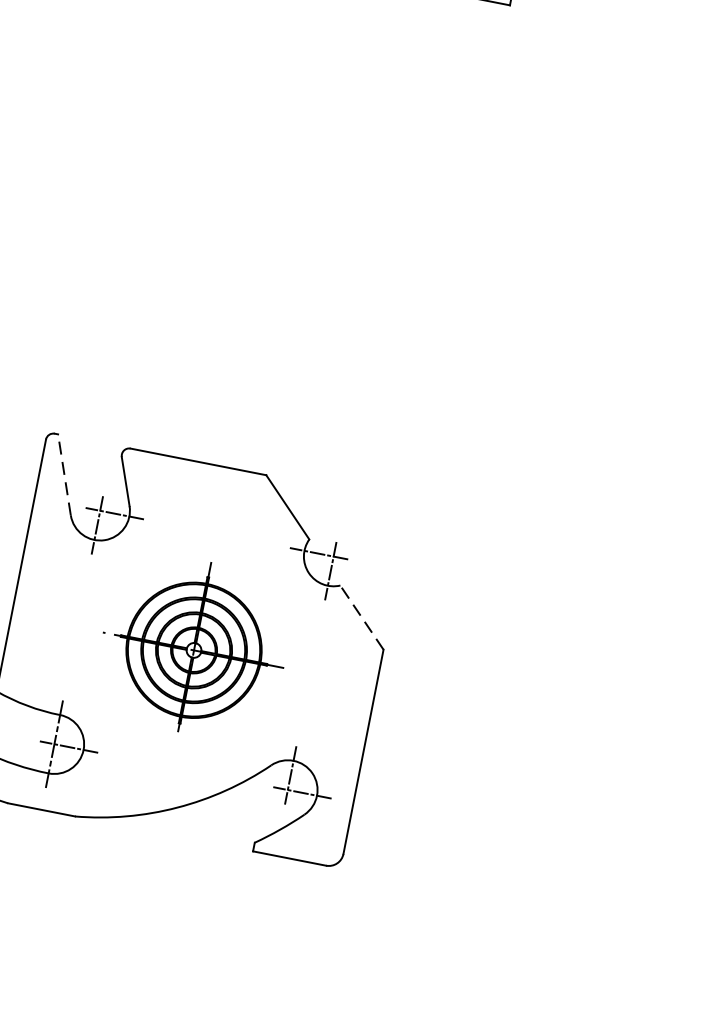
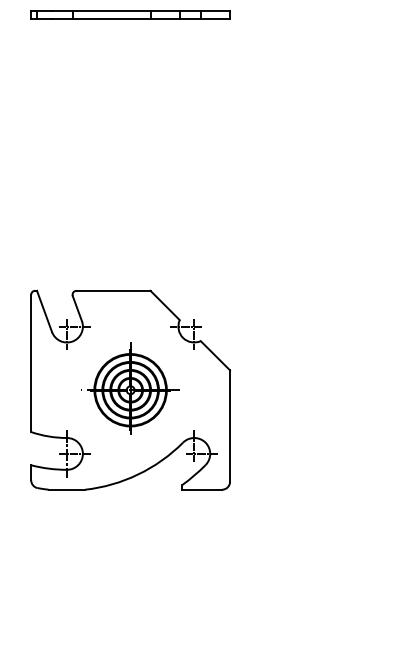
line: (64, 474) -> (44, 311), dashed -> solid
line: (362, 617) -> (215, 355), dashed -> solid

